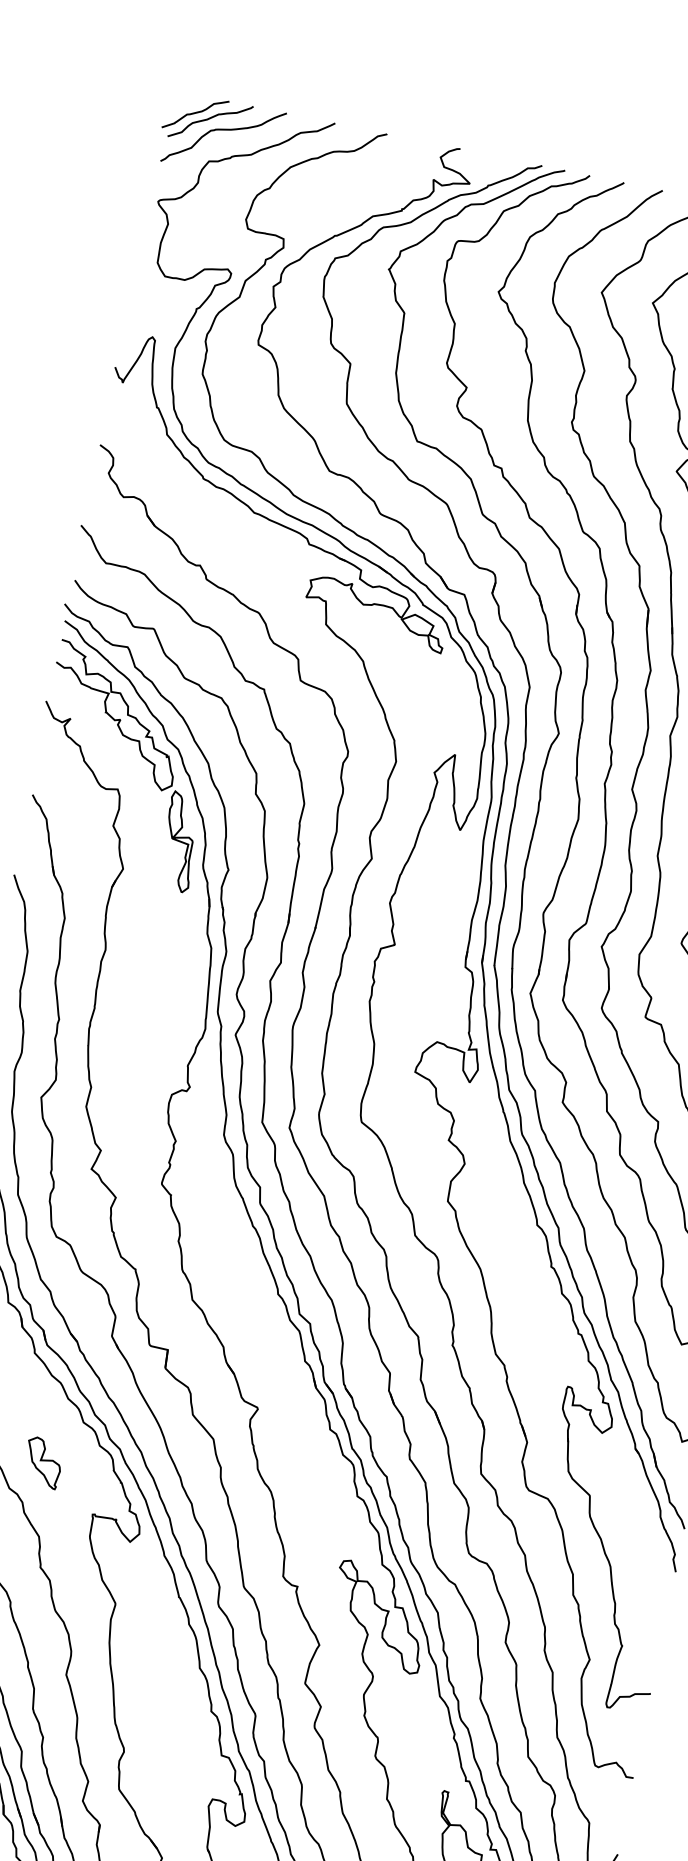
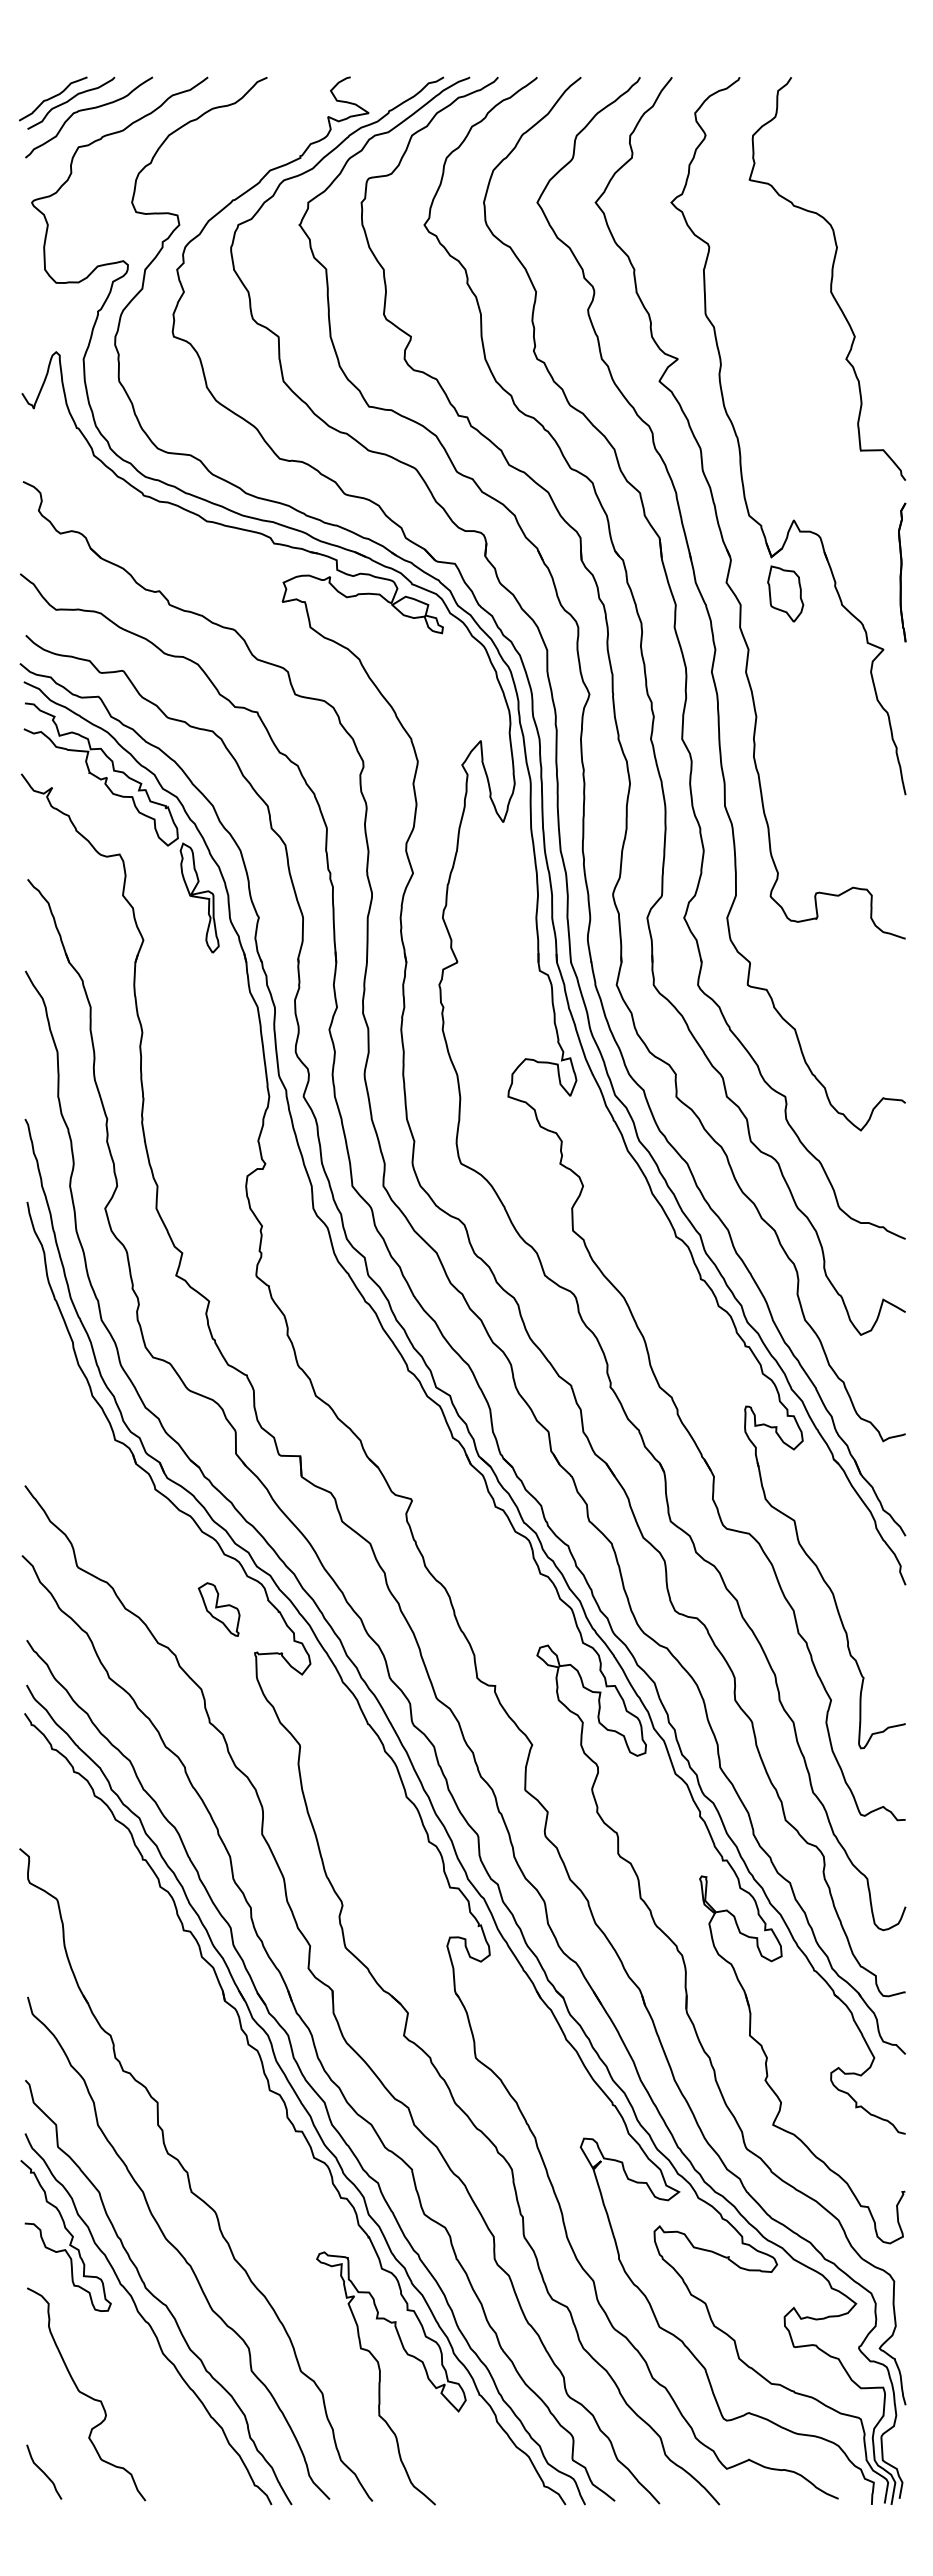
part: (42, 1462) -> (218, 1609), moved

